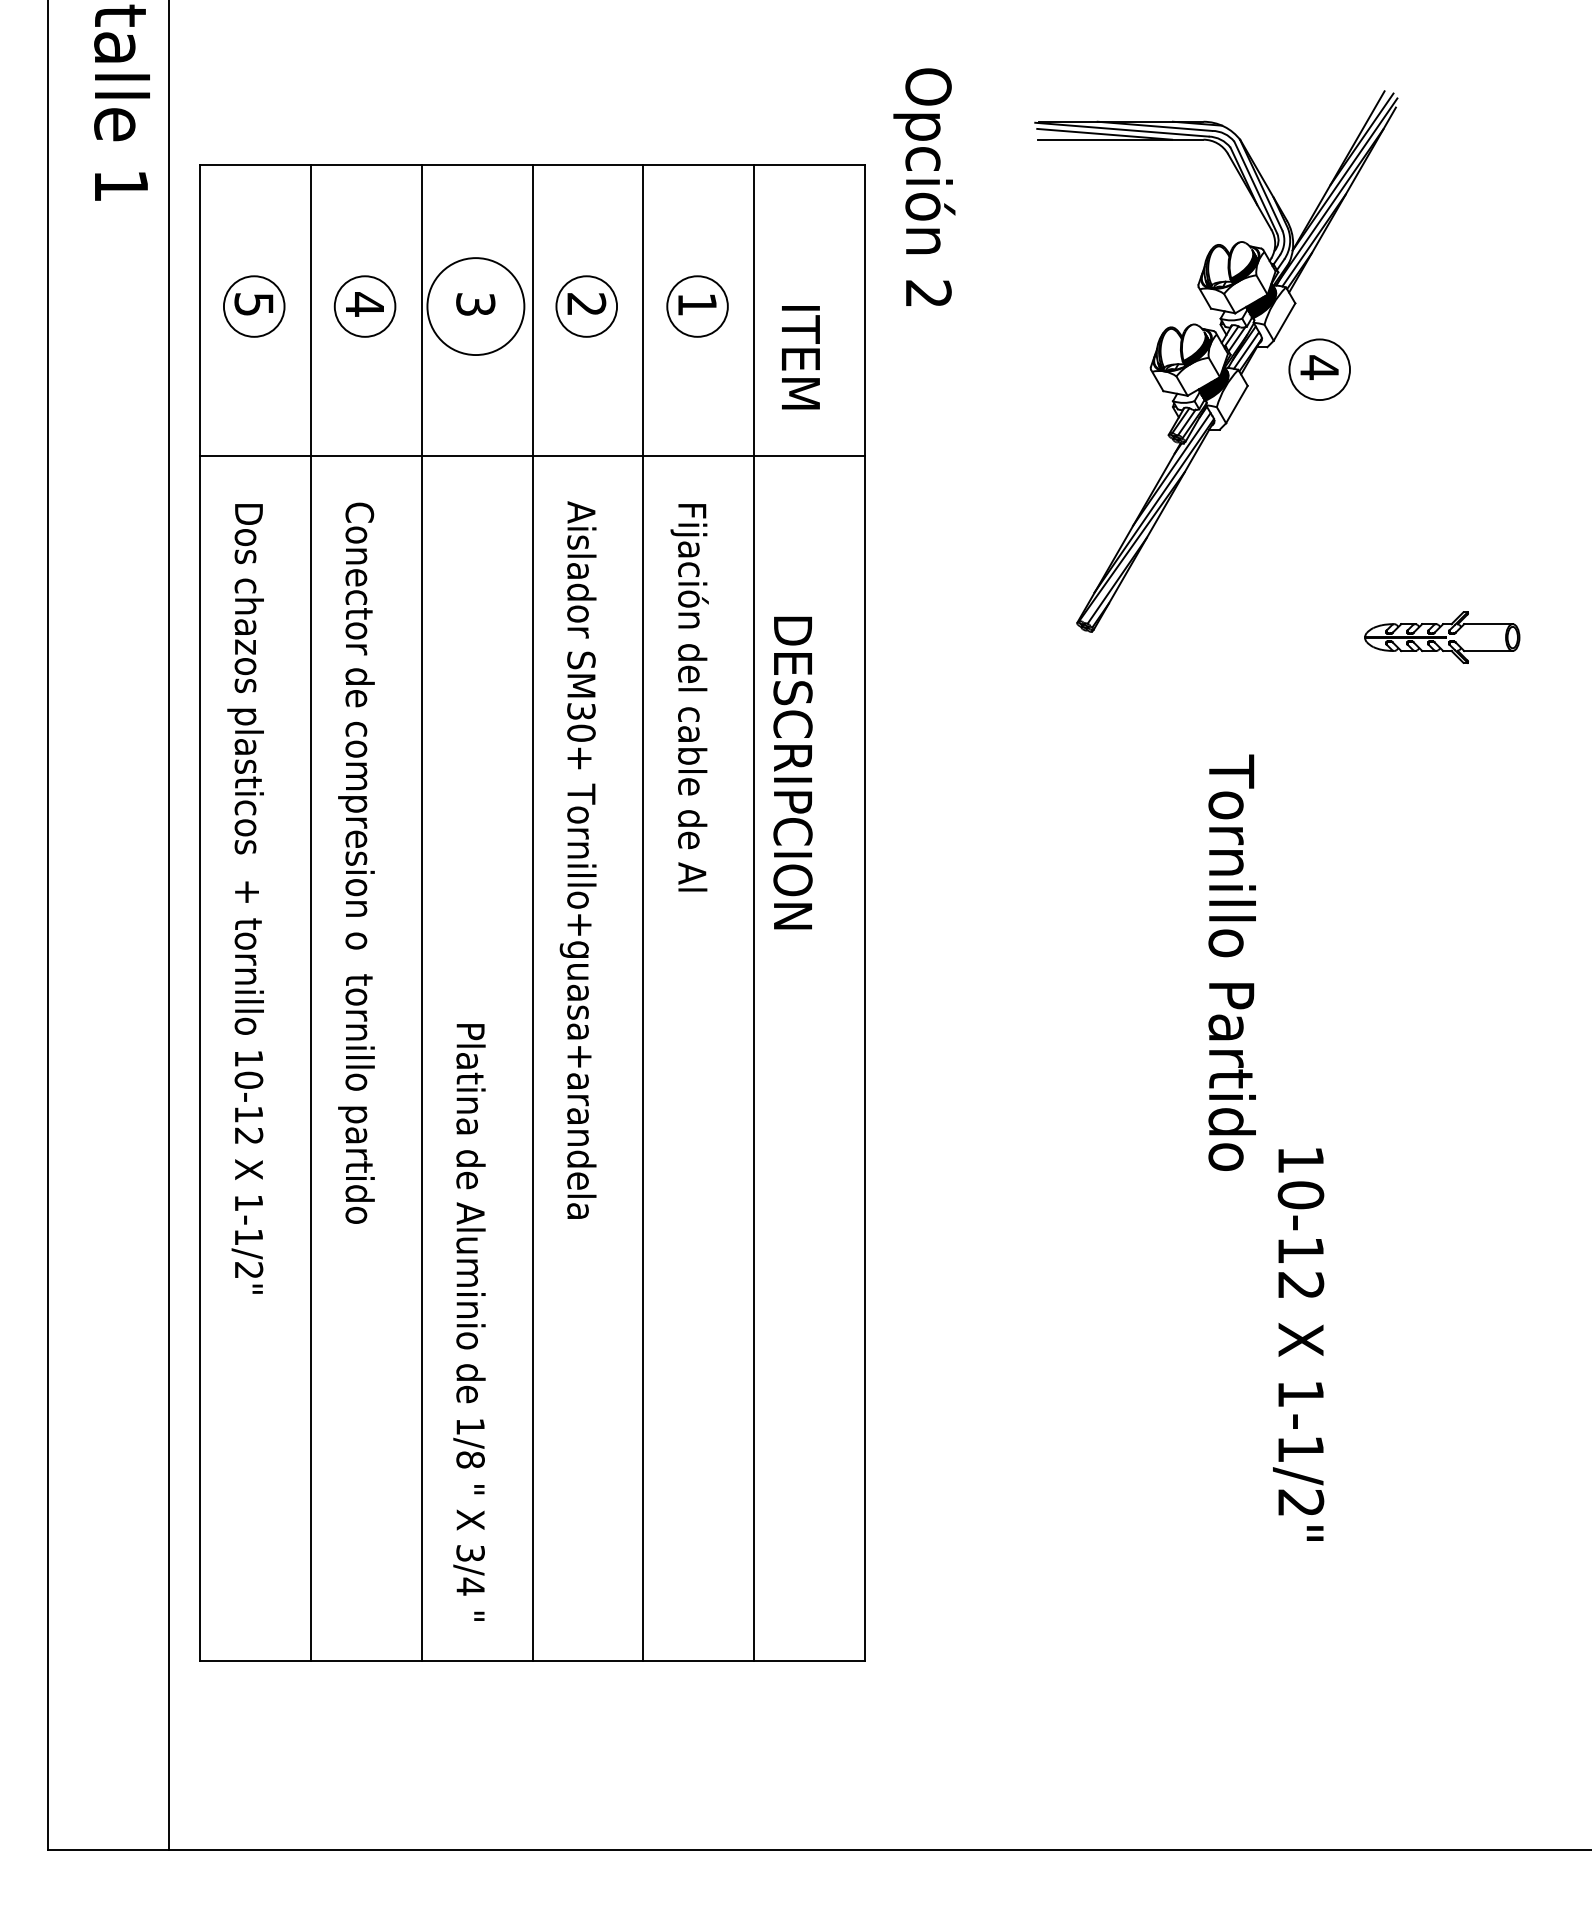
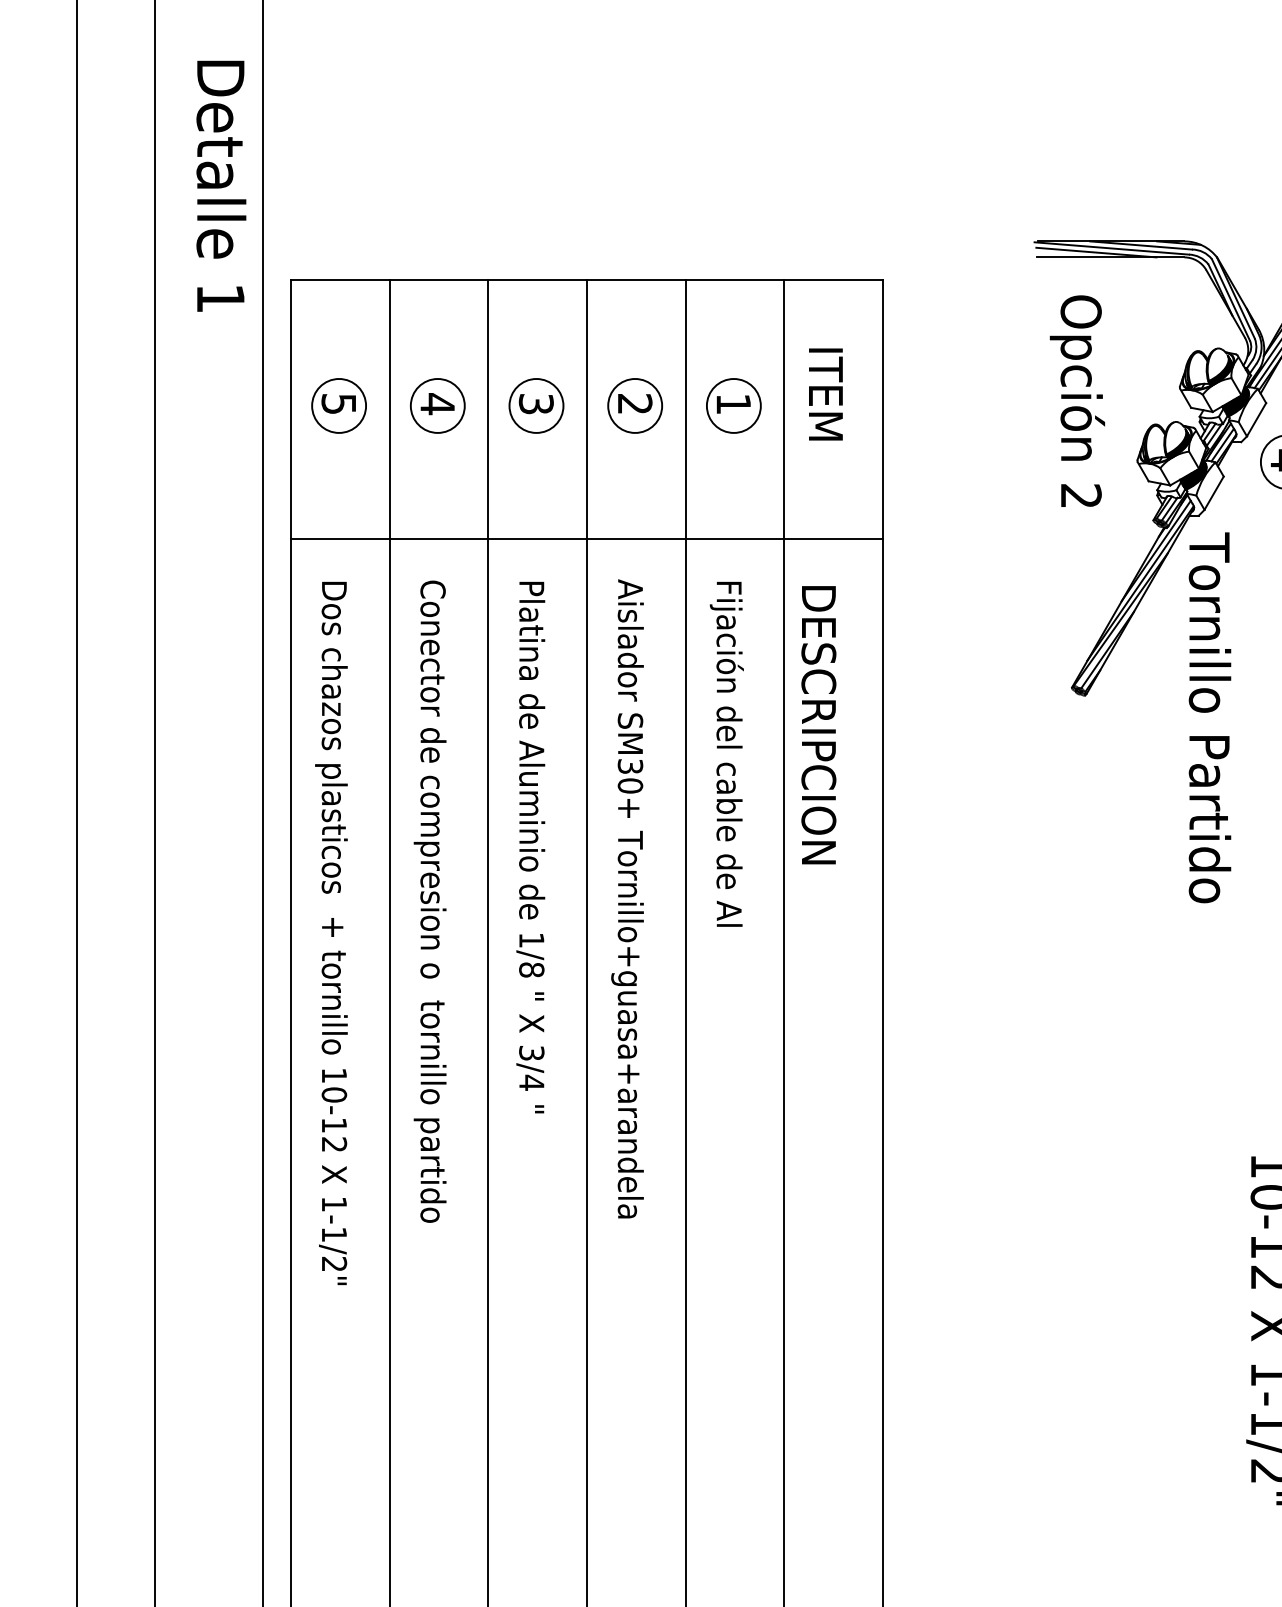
text: (924, 186) -> (1077, 400), moved
circle: (475, 306) -> (536, 405), size x0.62
text: (800, 357) -> (825, 394), moved
text: (792, 772) -> (818, 724), moved
text: (1231, 962) -> (1209, 717), moved
text: (469, 1322) -> (530, 847), moved

